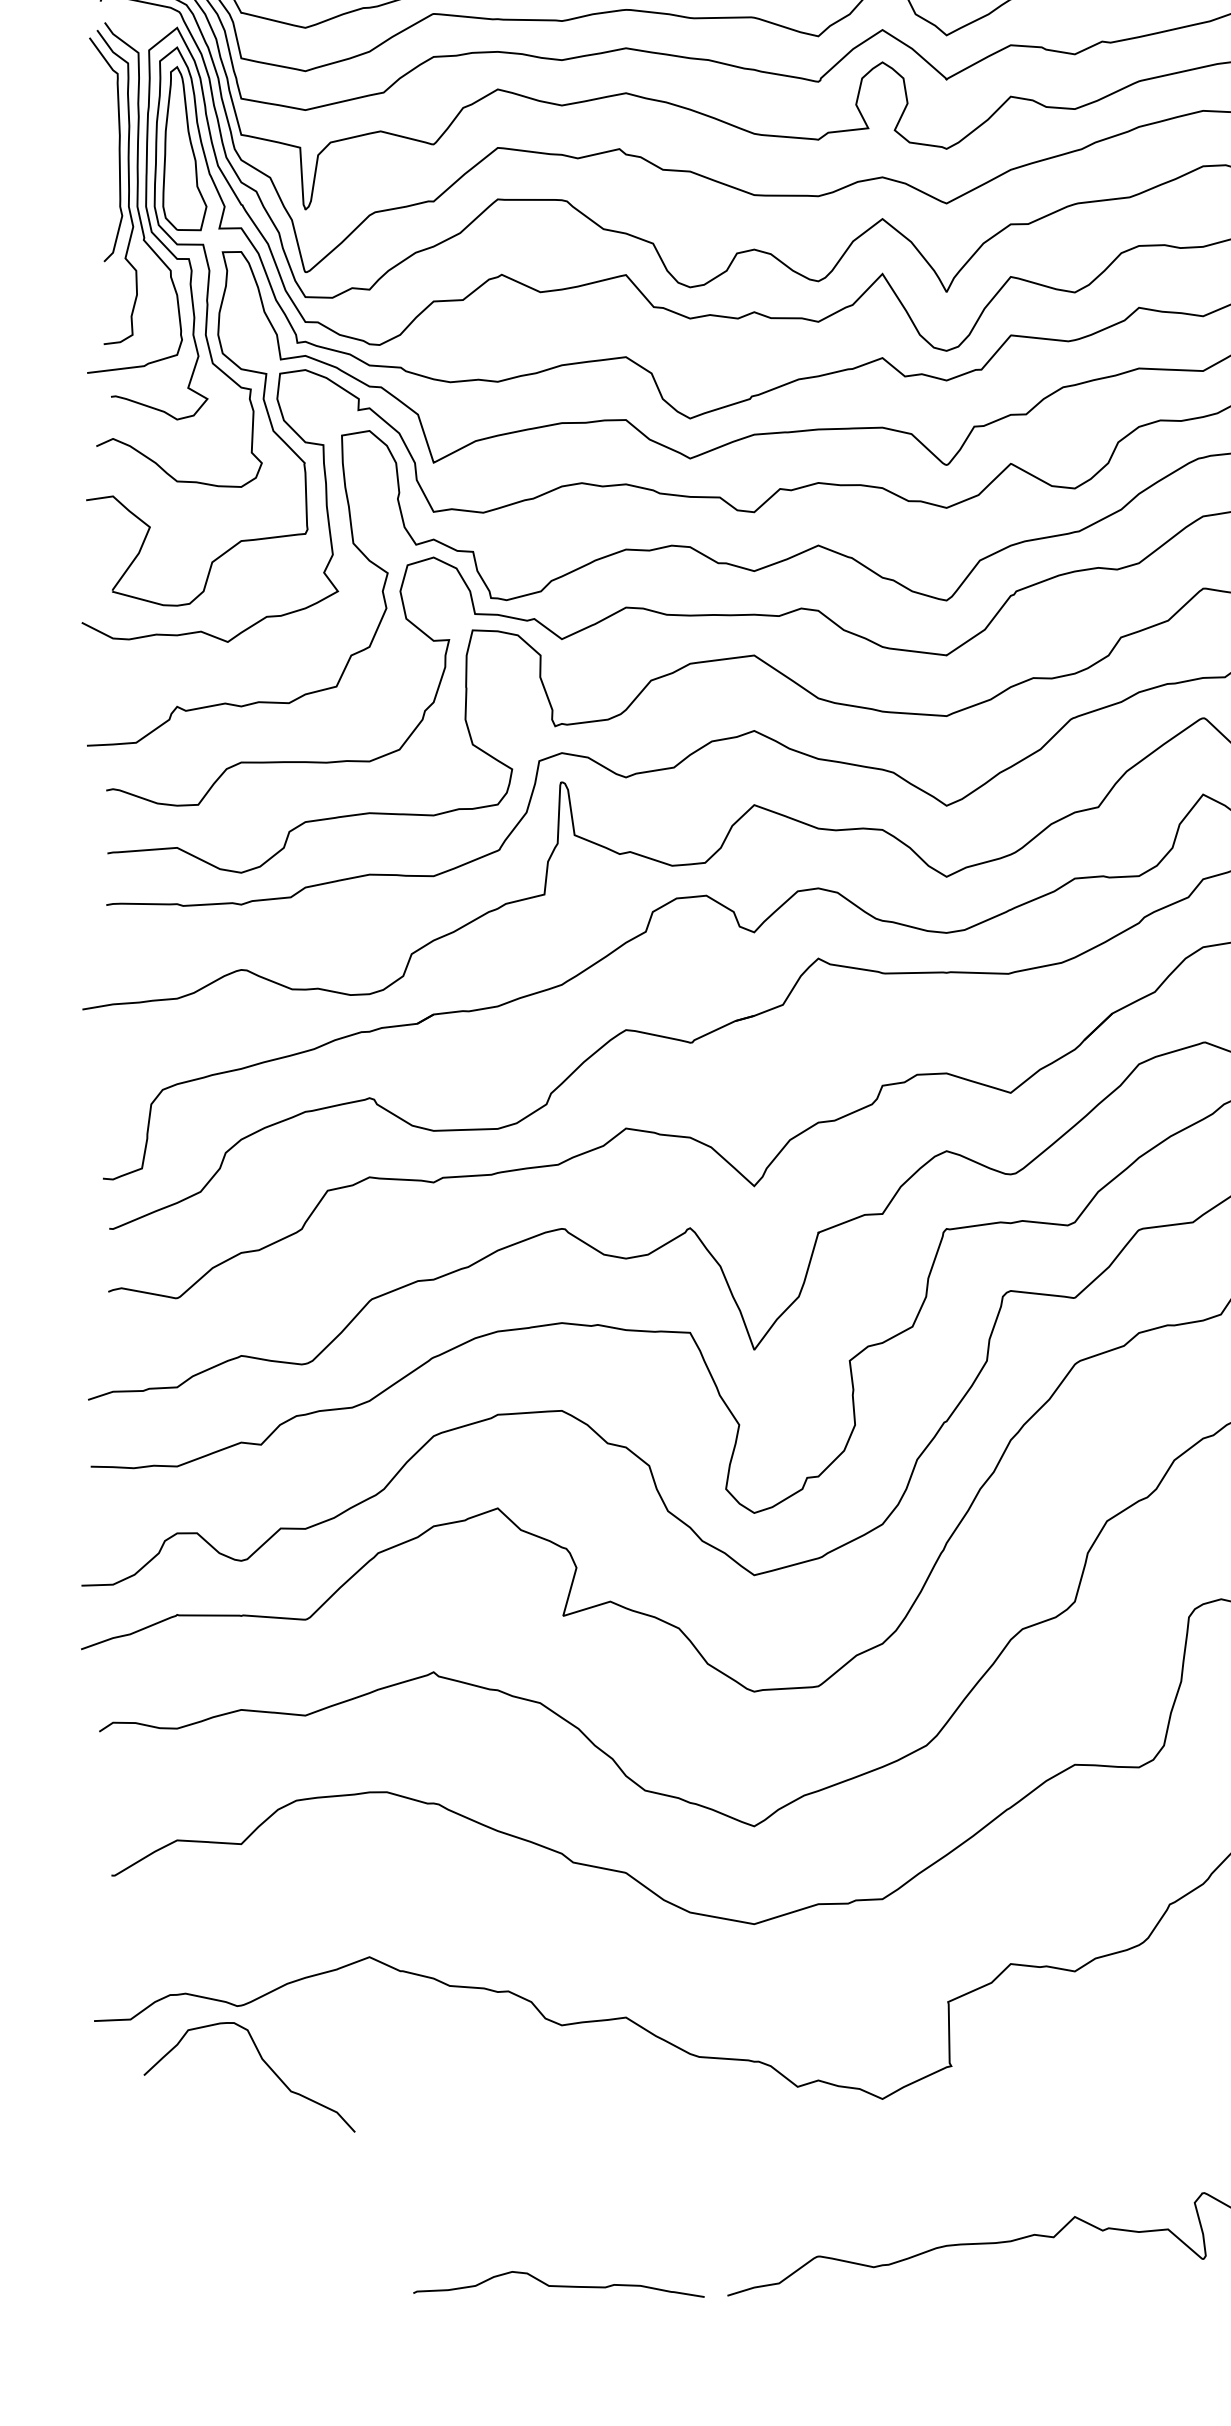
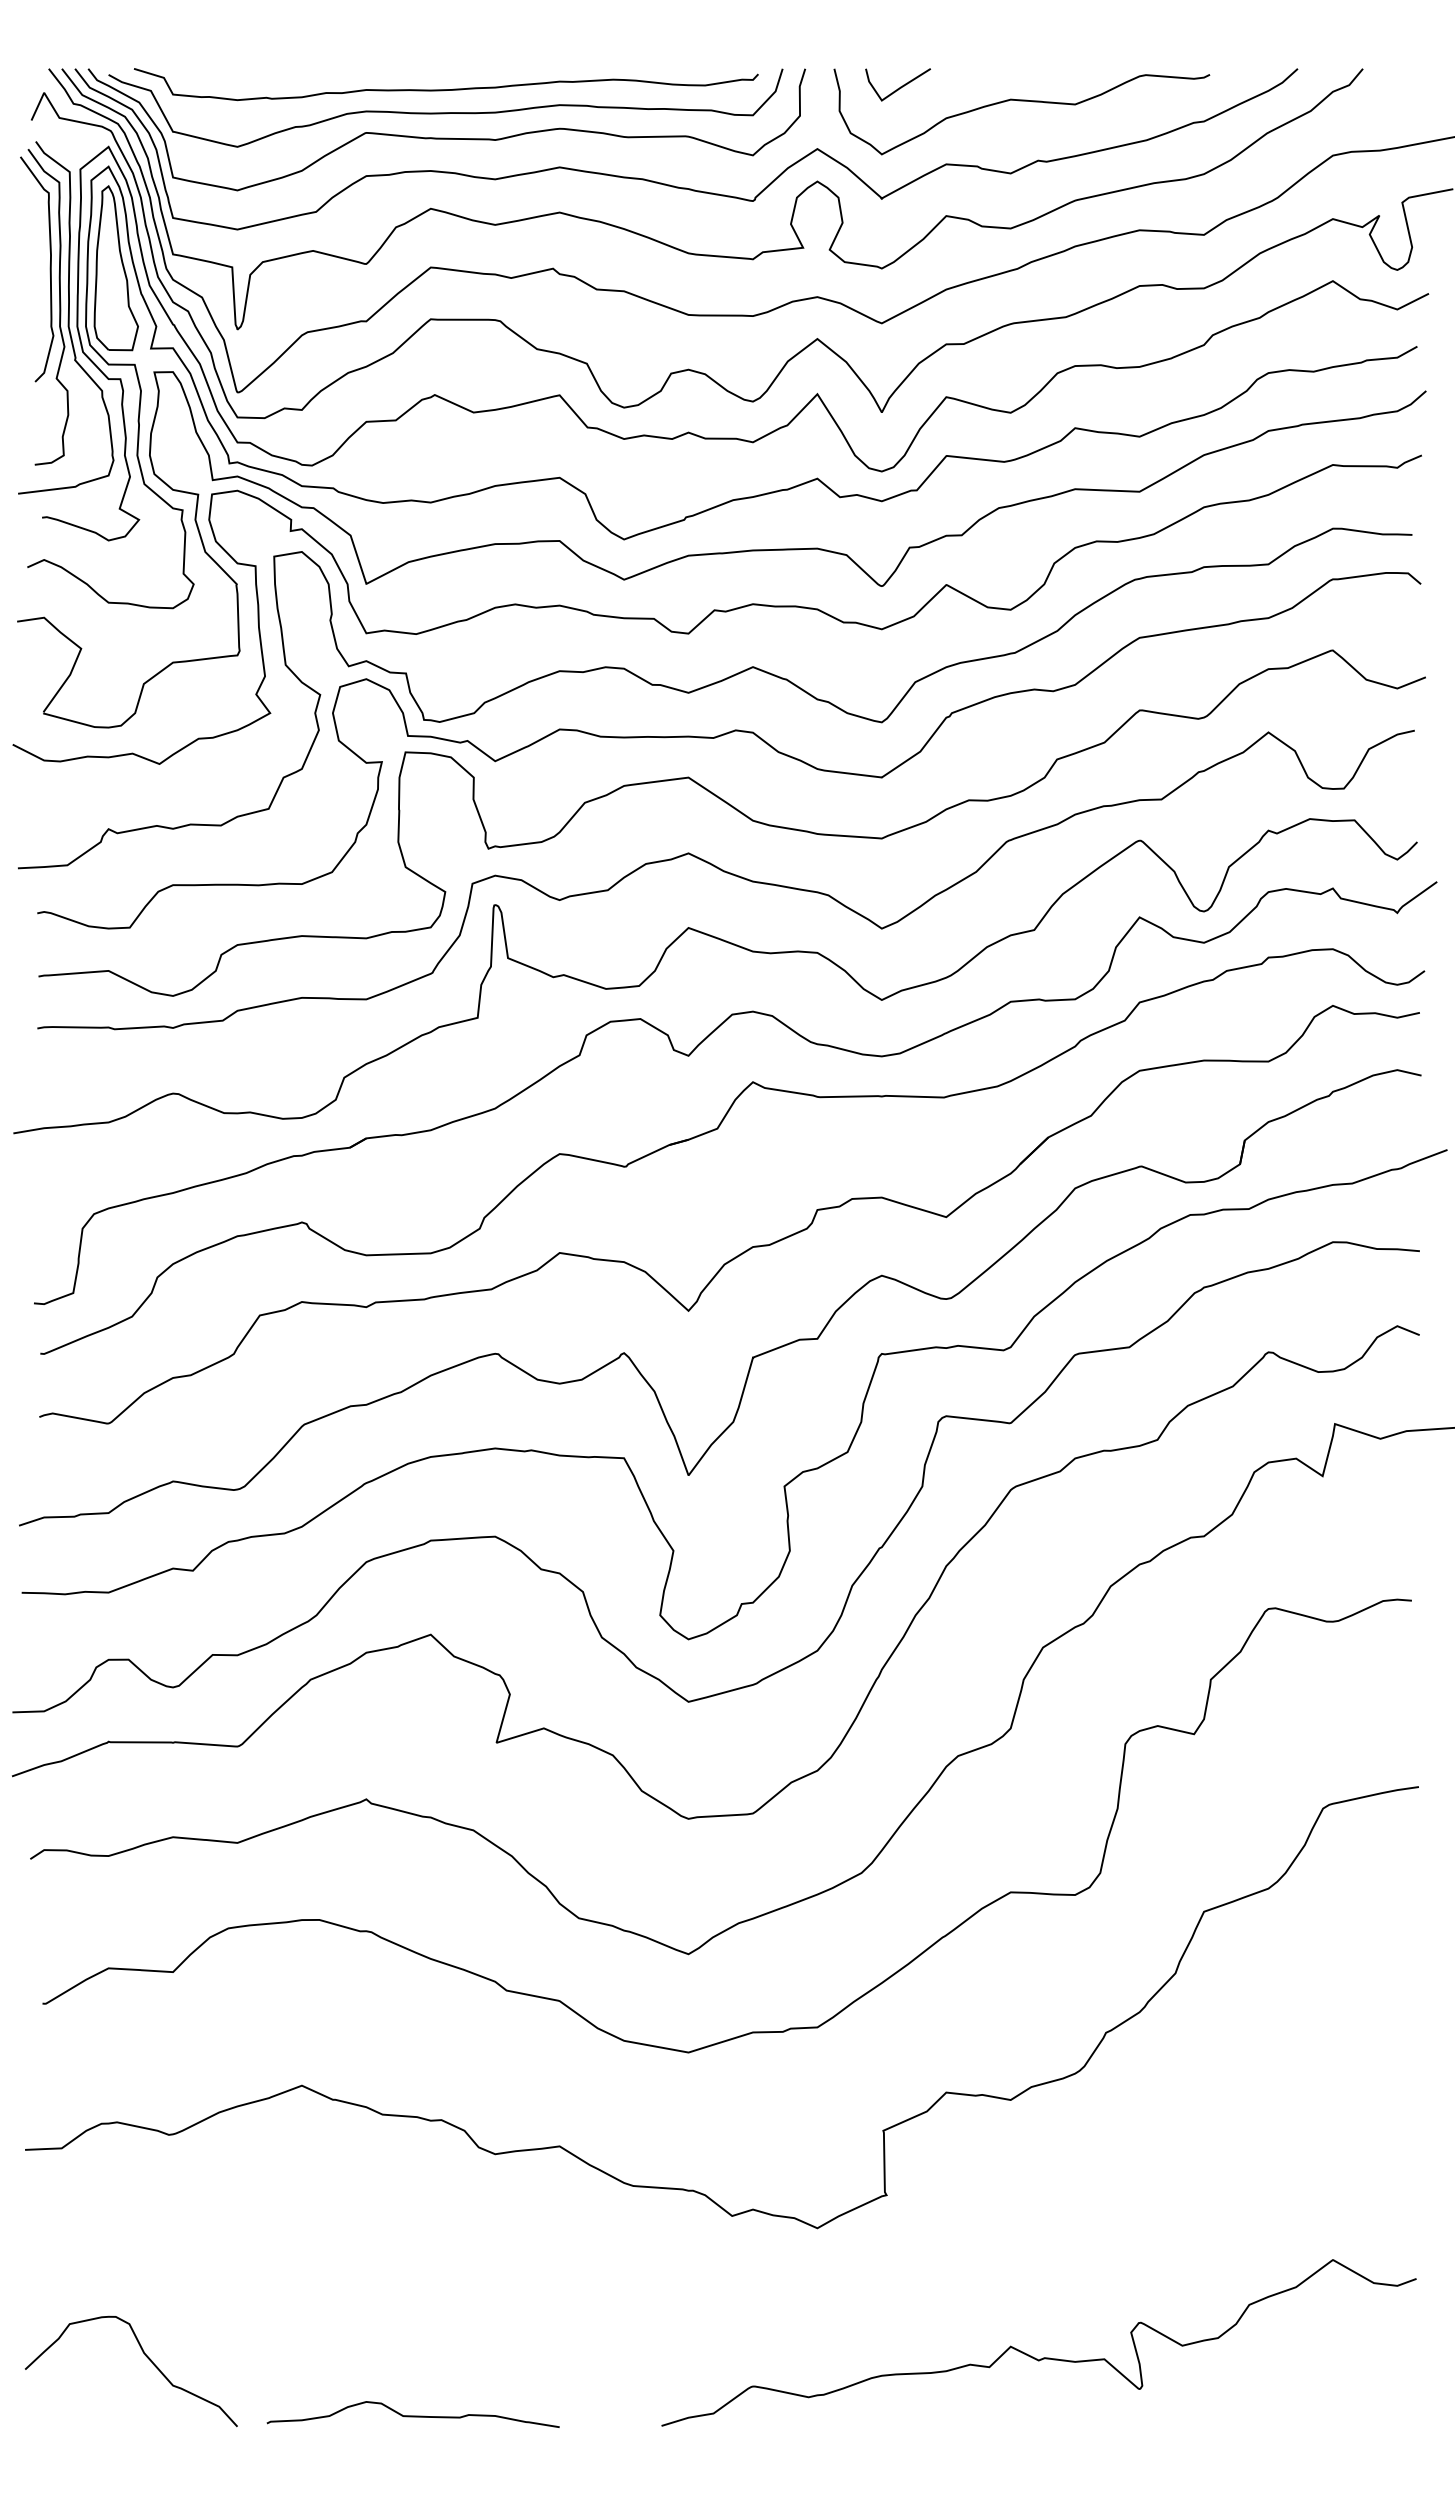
curve: (263, 2062) -> (145, 2356), moved
curve: (558, 2285) -> (412, 2415), moved

